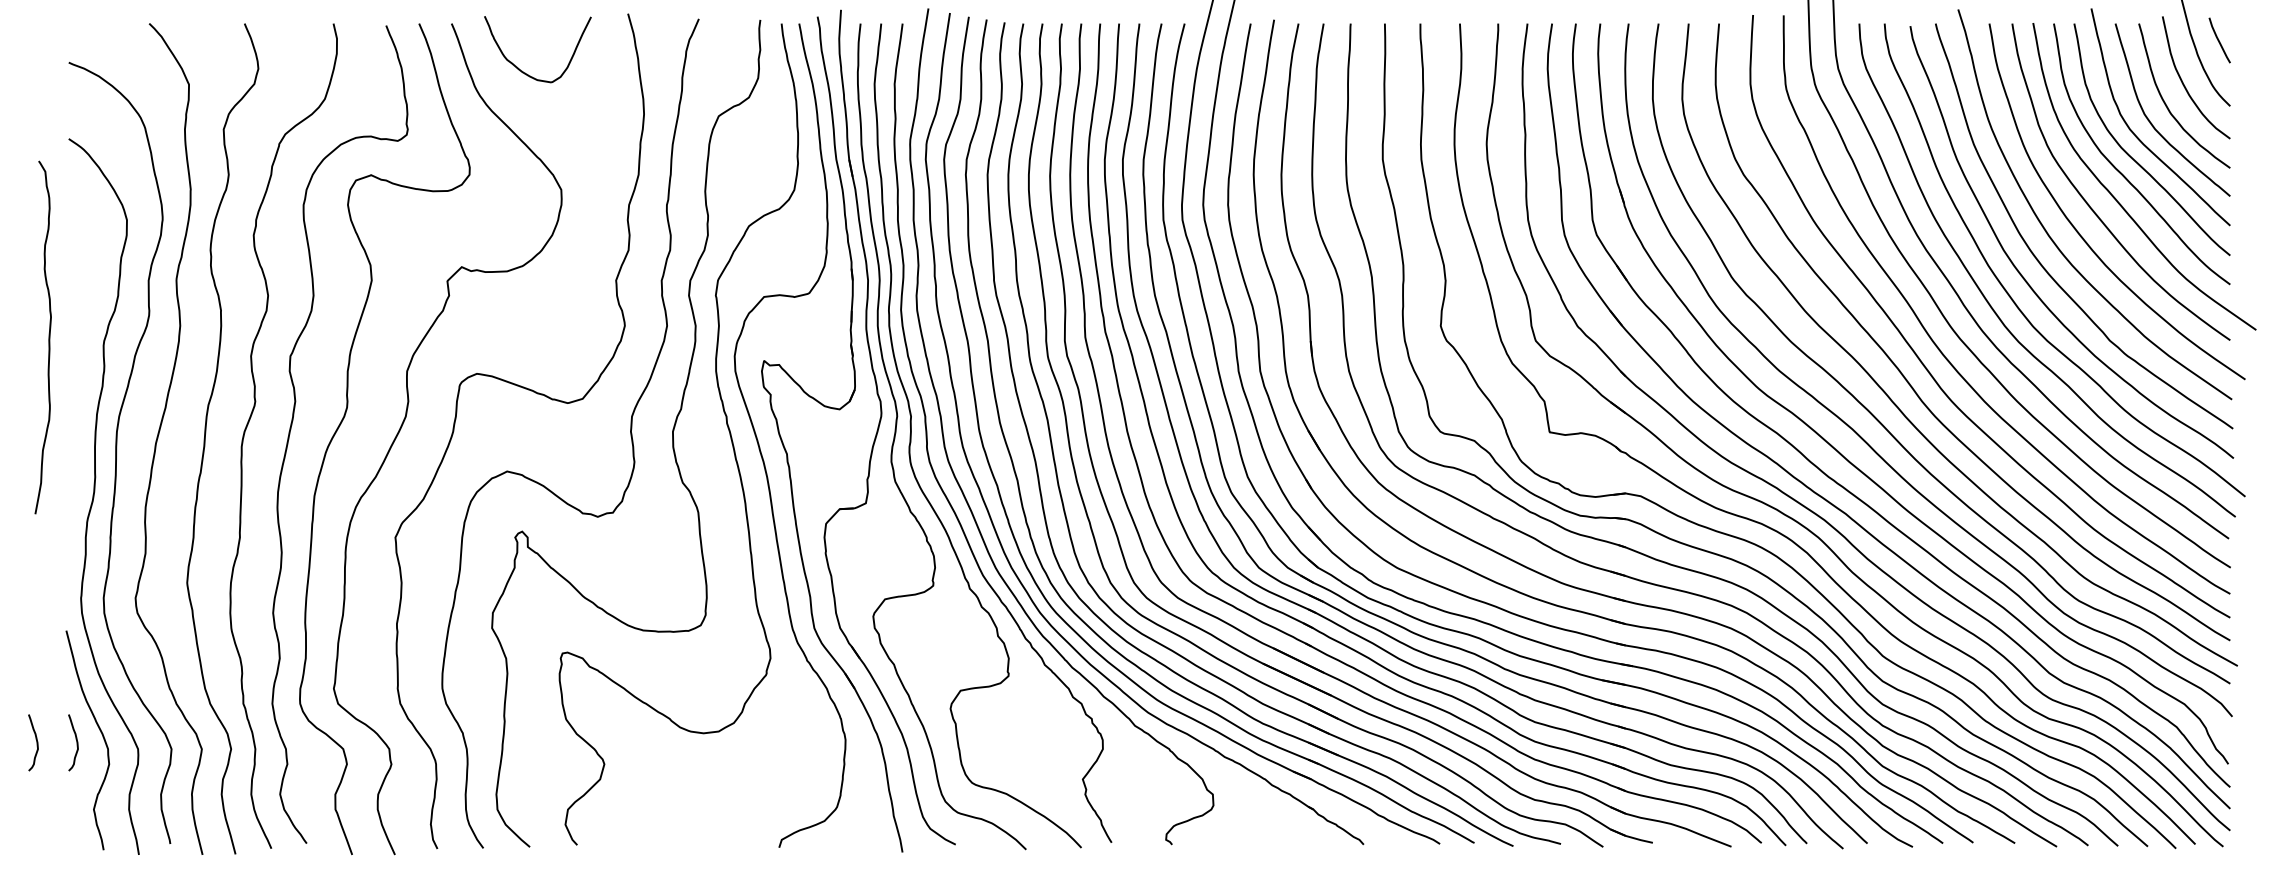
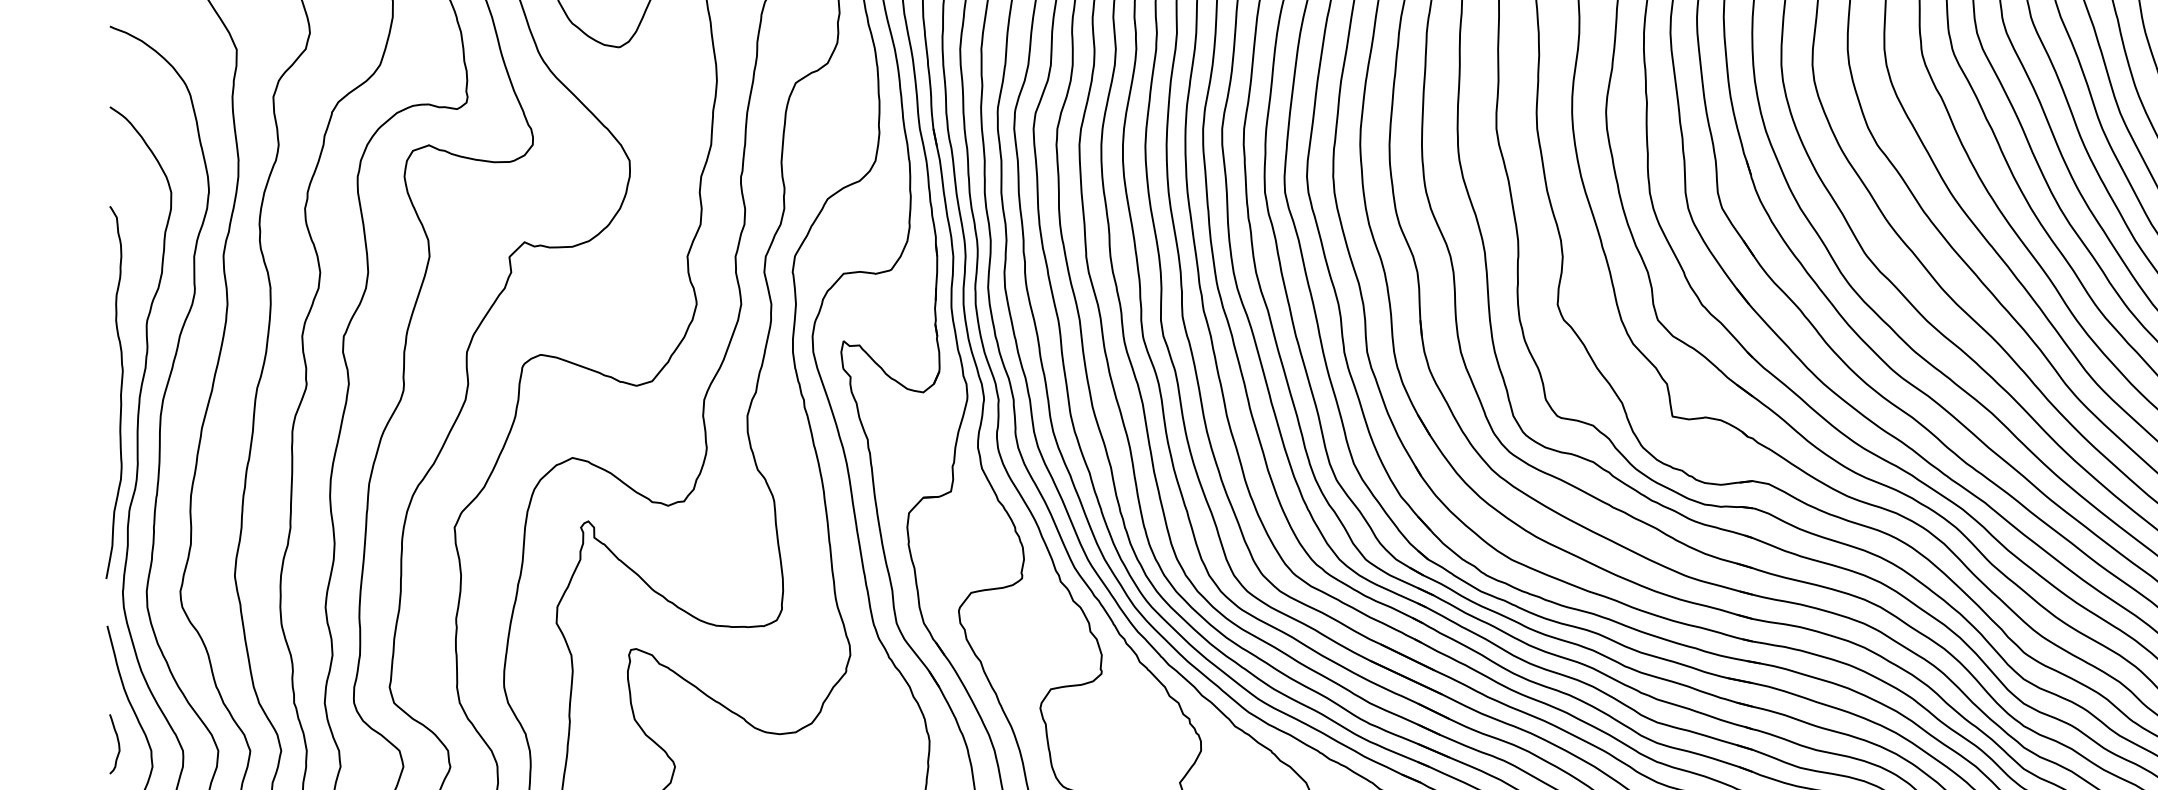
curve: (48, 337) -> (120, 392), moved
curve: (36, 742) -> (75, 743), removed

